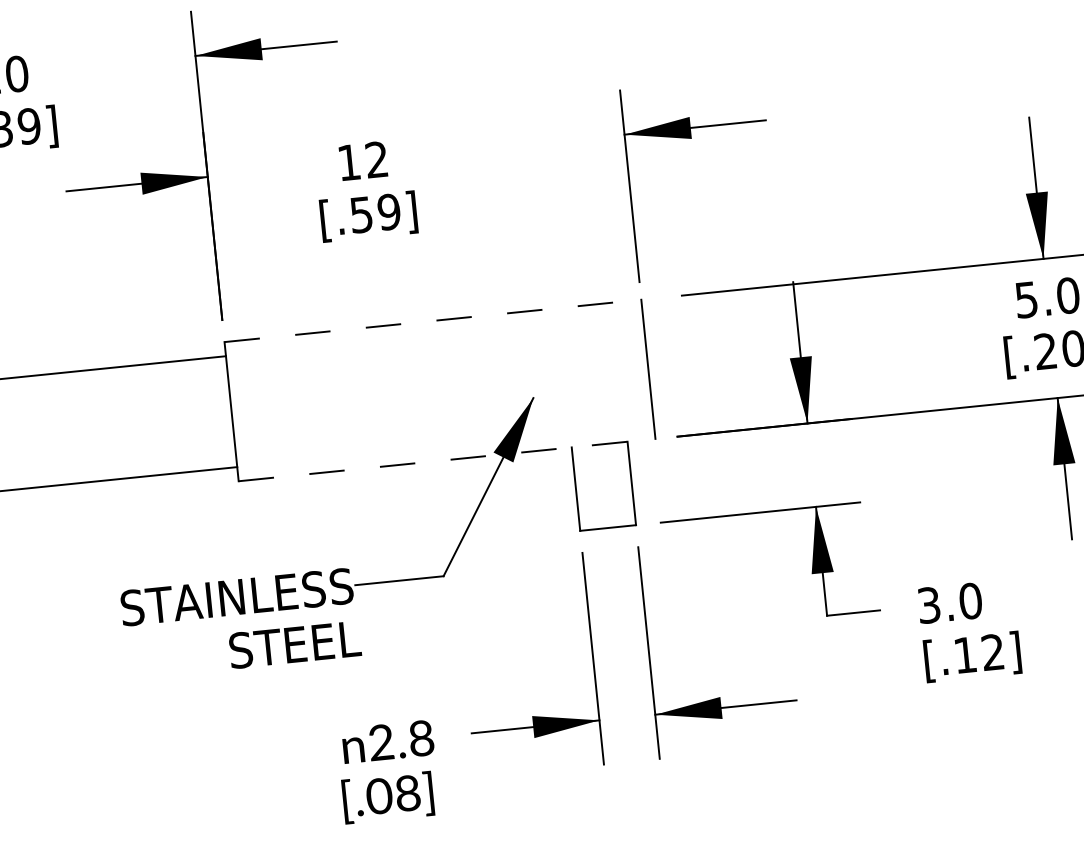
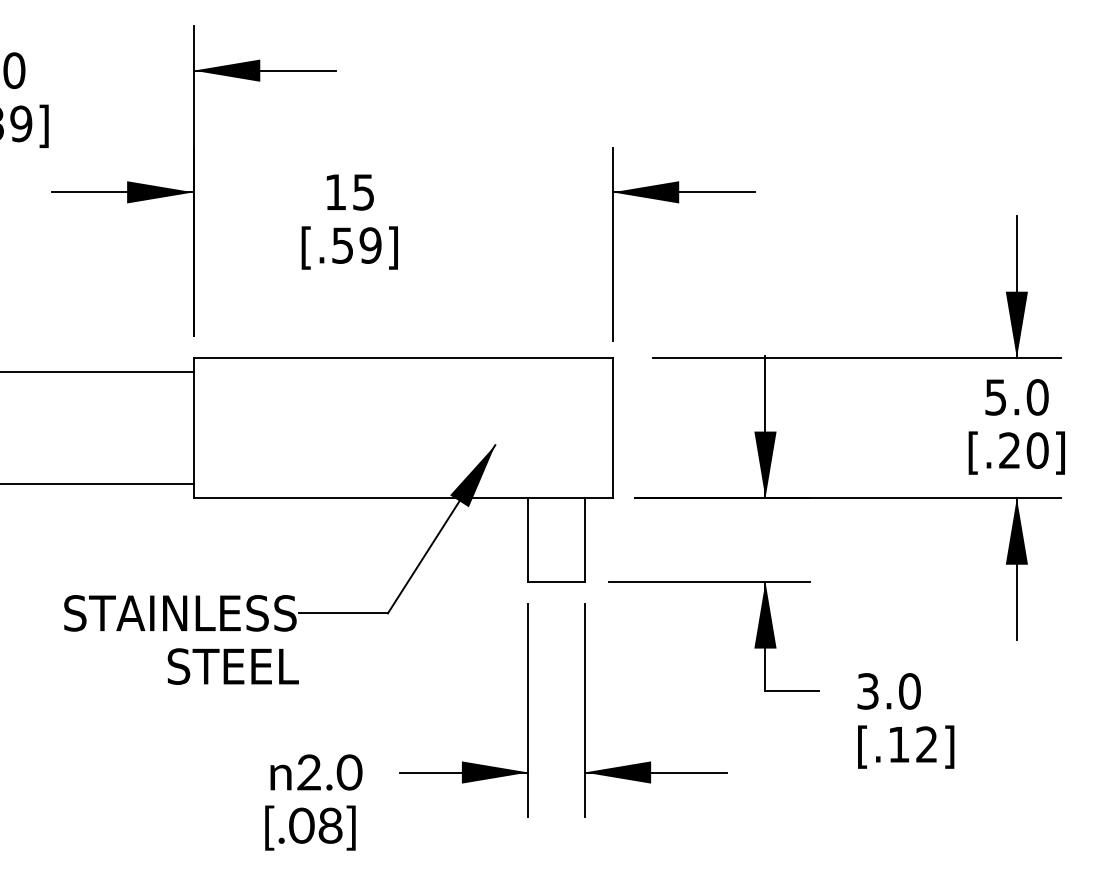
text: (376, 160) -> (363, 192), 12 -> 15
line: (433, 321) -> (403, 358), dashed -> solid
line: (447, 460) -> (403, 498), dashed -> solid
text: (421, 738) -> (349, 772), 2.8 -> 2.0

